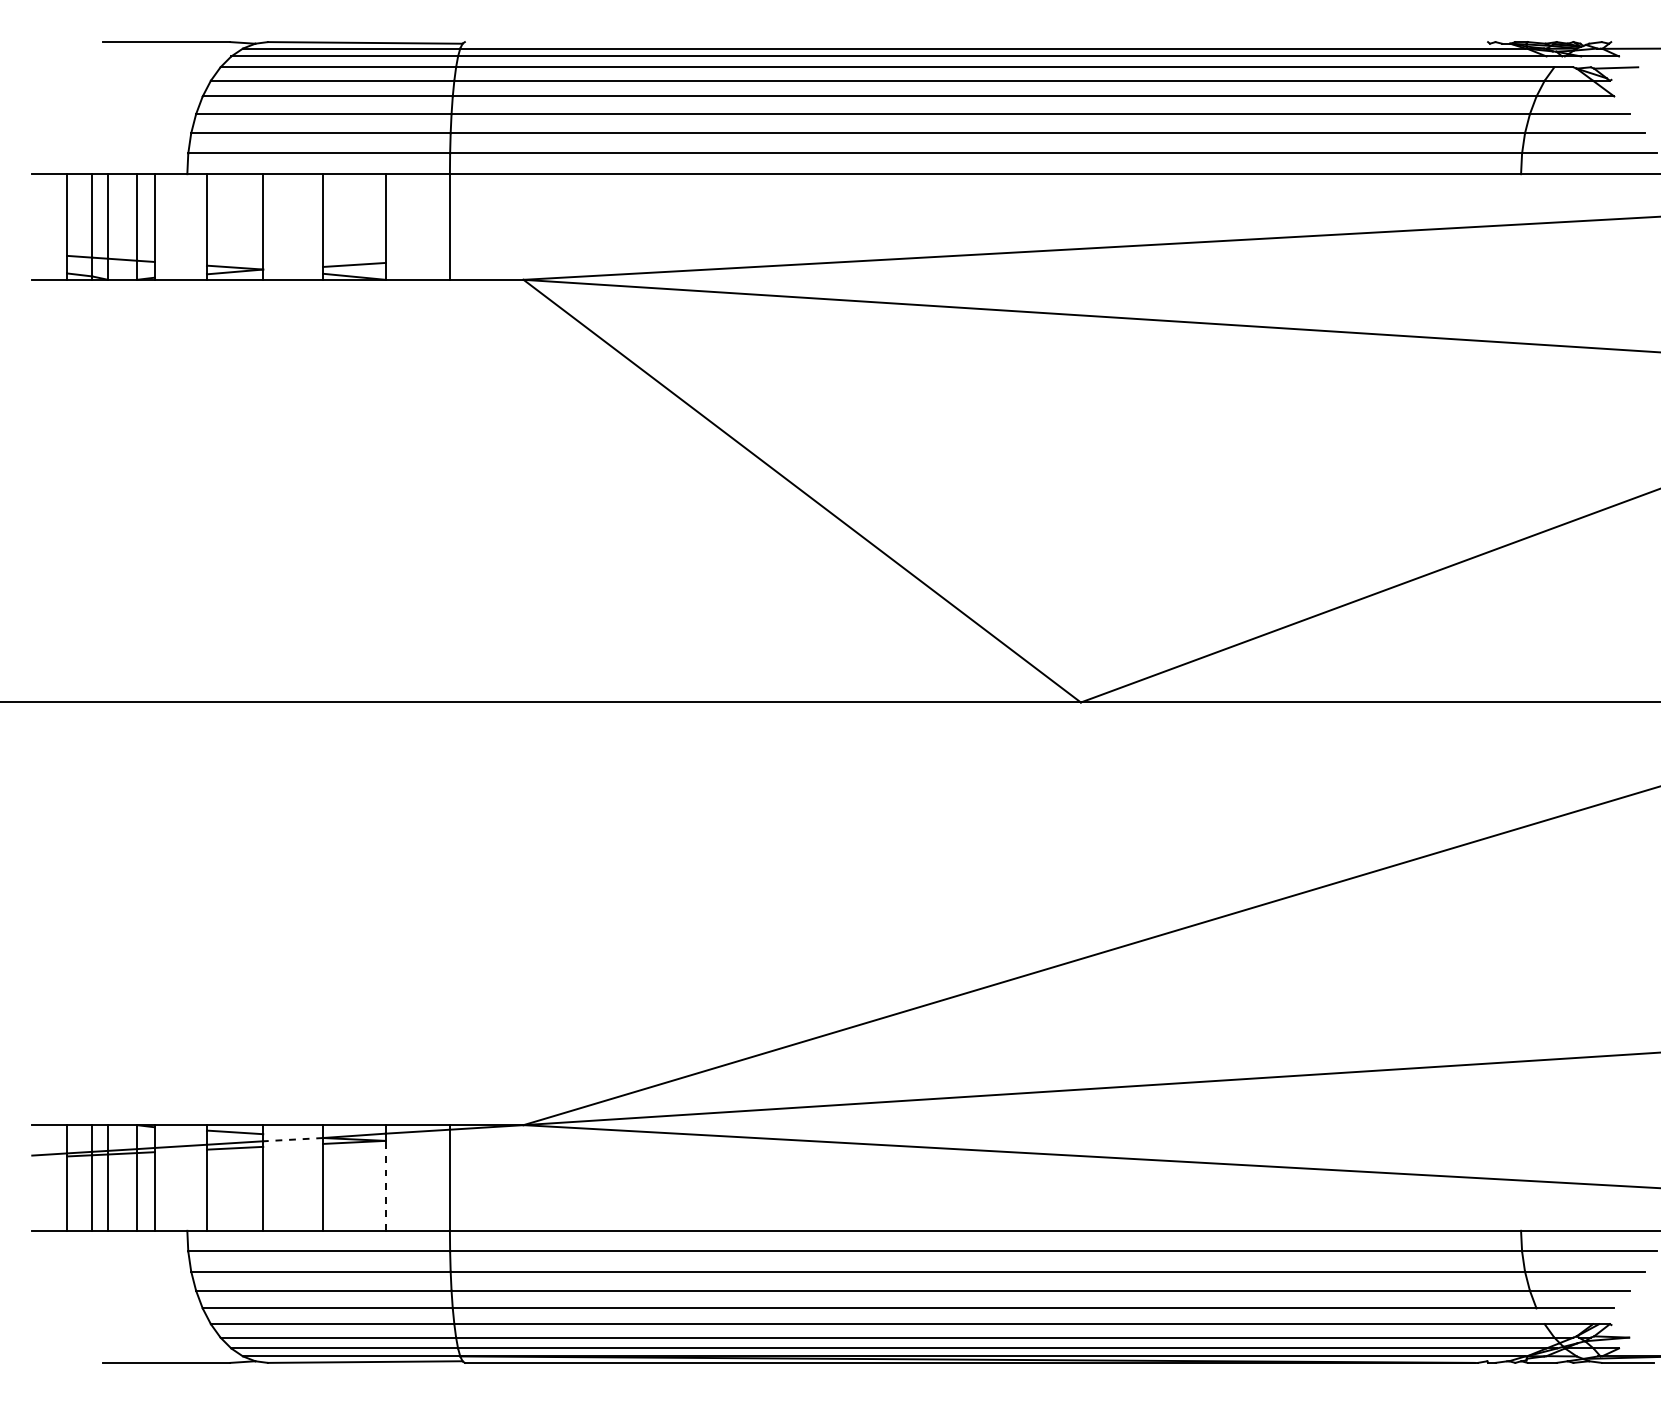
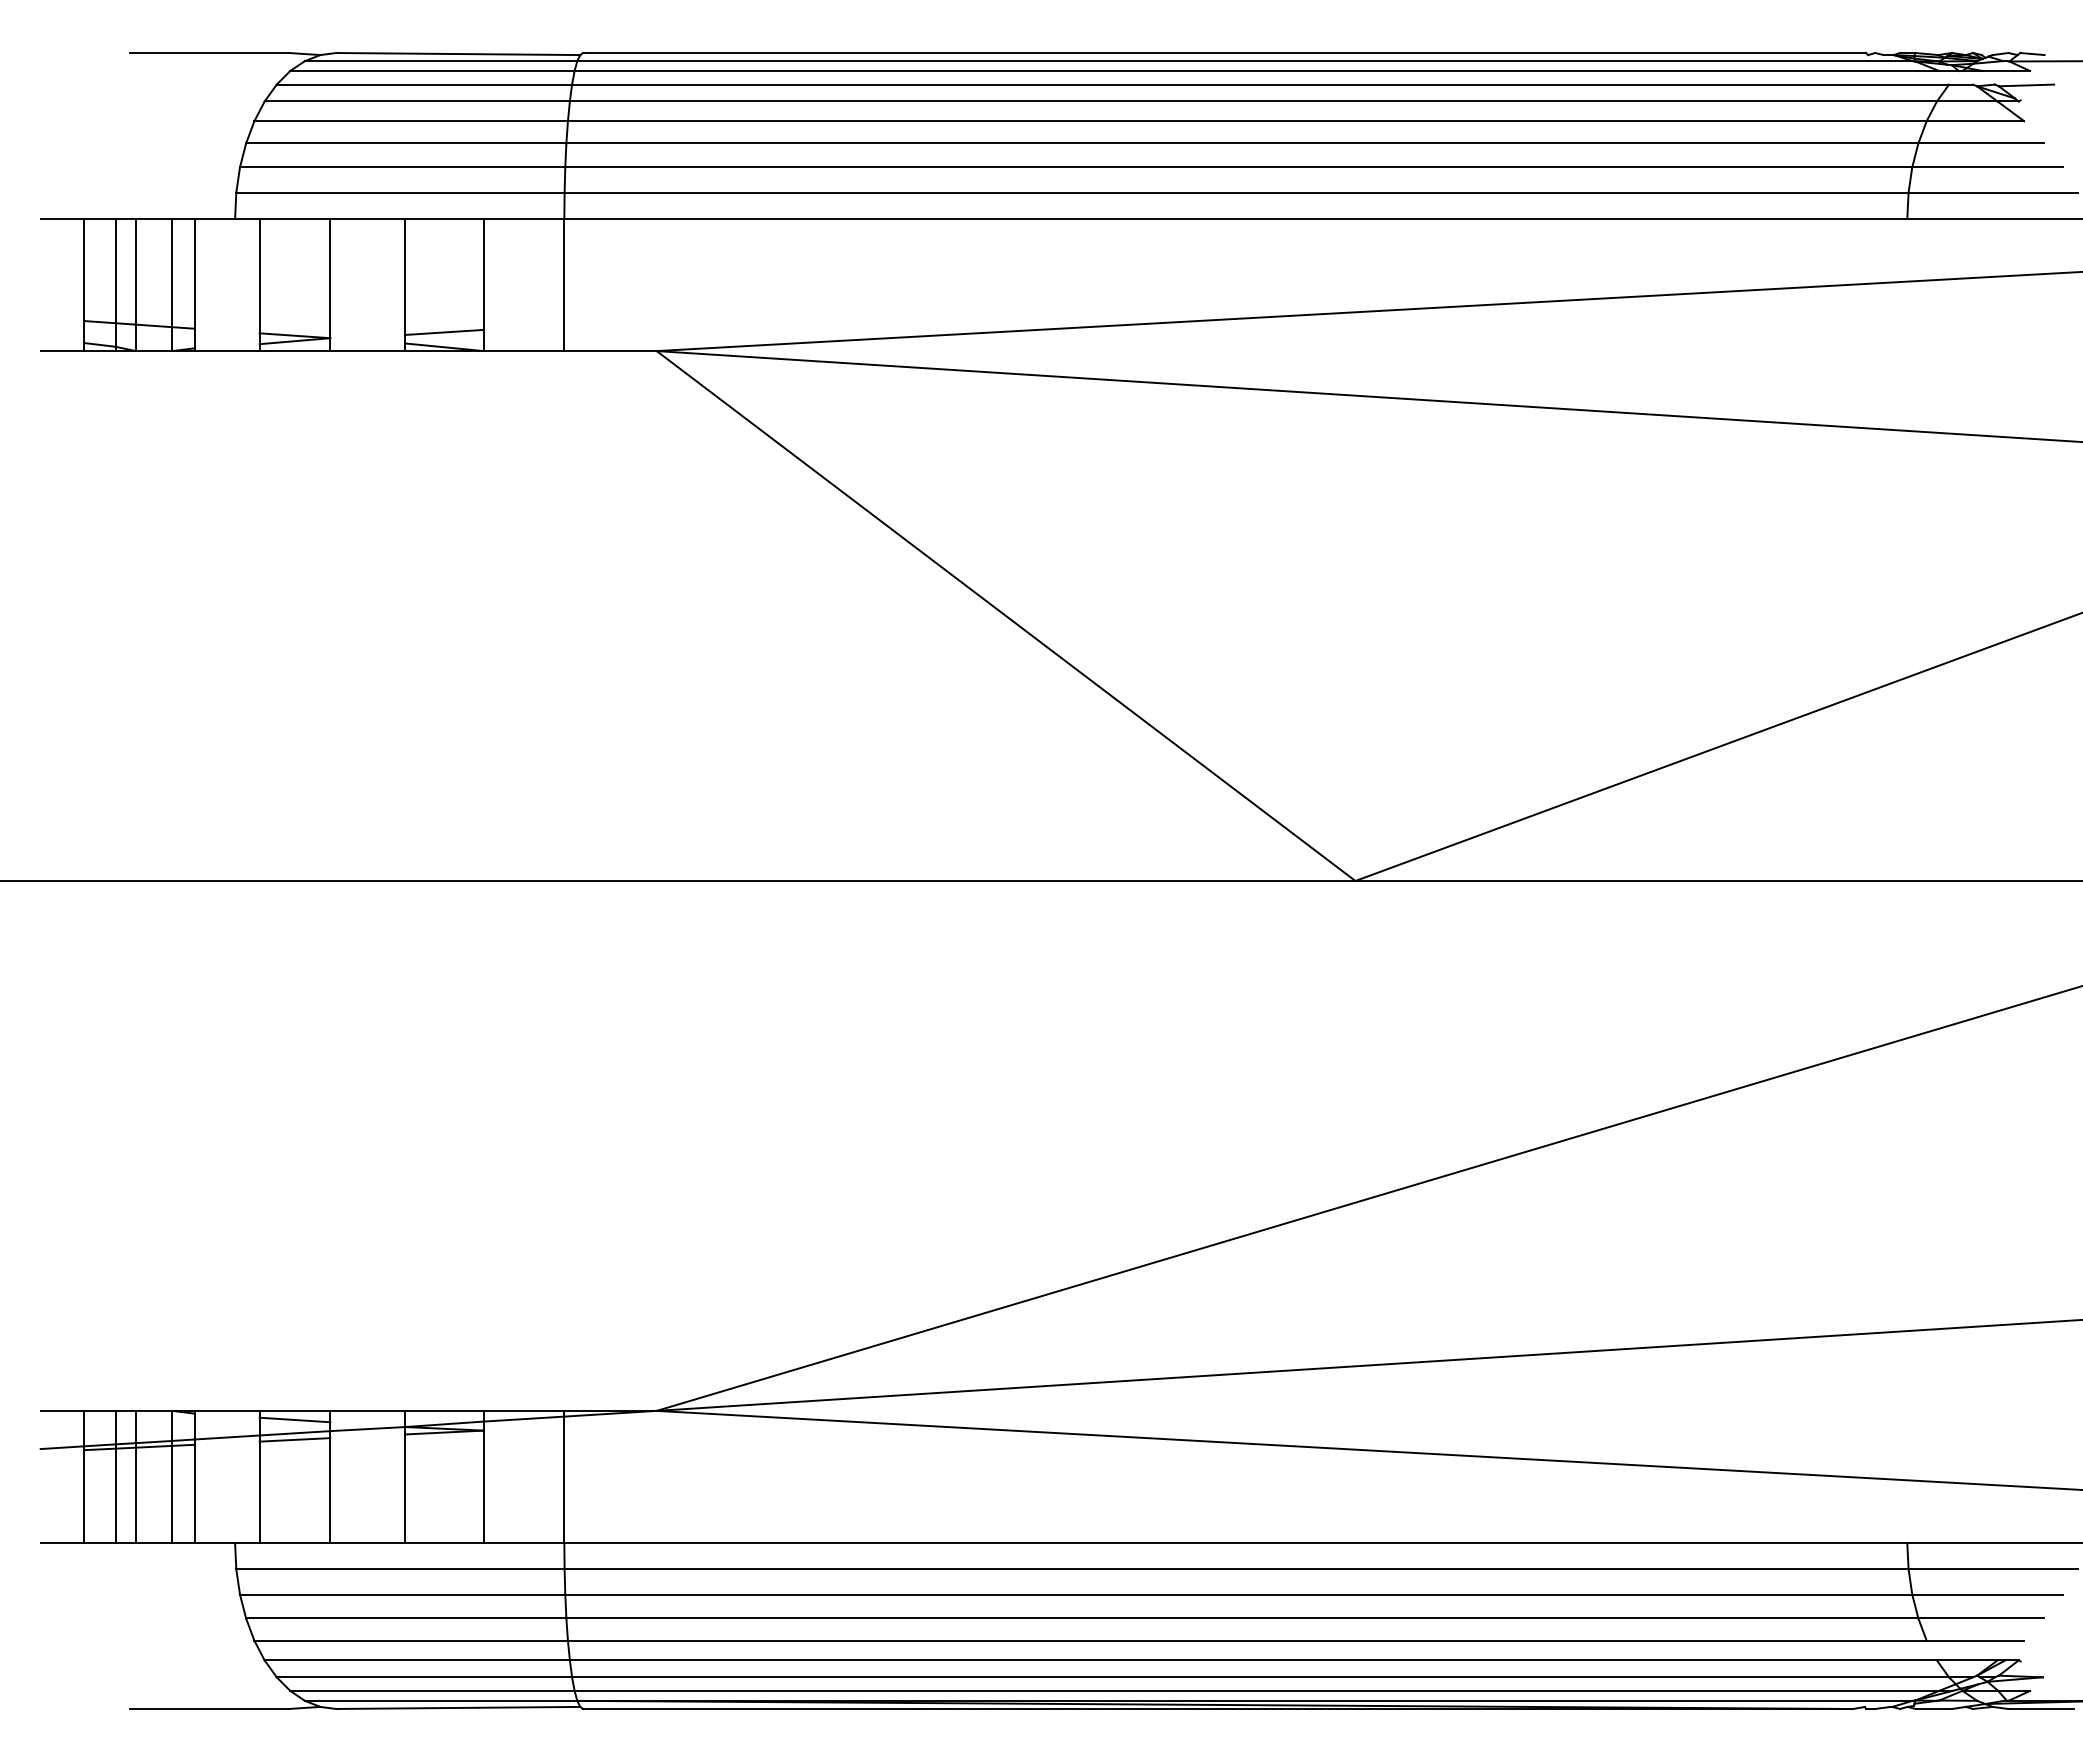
line: (976, 42) -> (1224, 53), added
line: (1620, 43) -> (2032, 54), added
line: (292, 1139) -> (367, 1429), dashed -> solid
line: (385, 1185) -> (483, 1486), dashed -> solid

